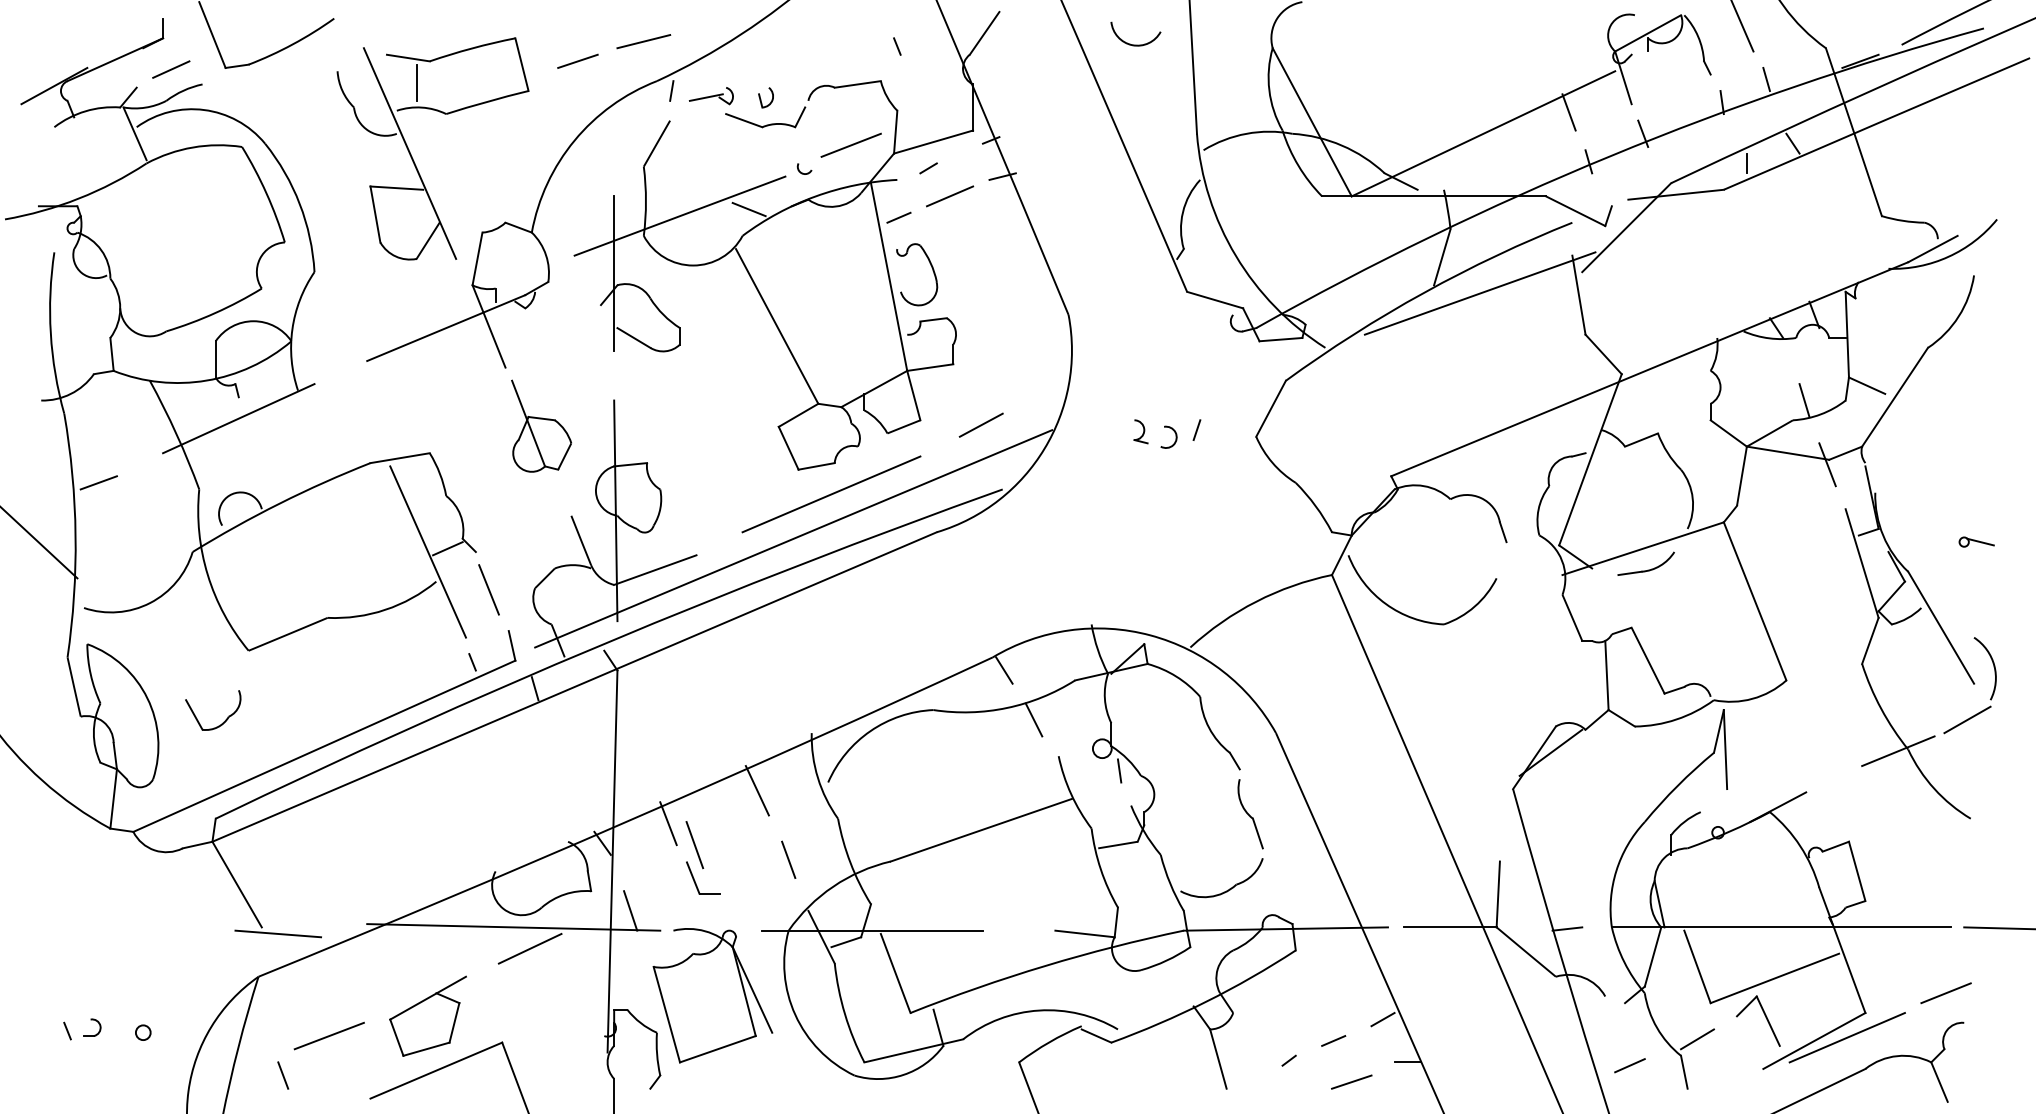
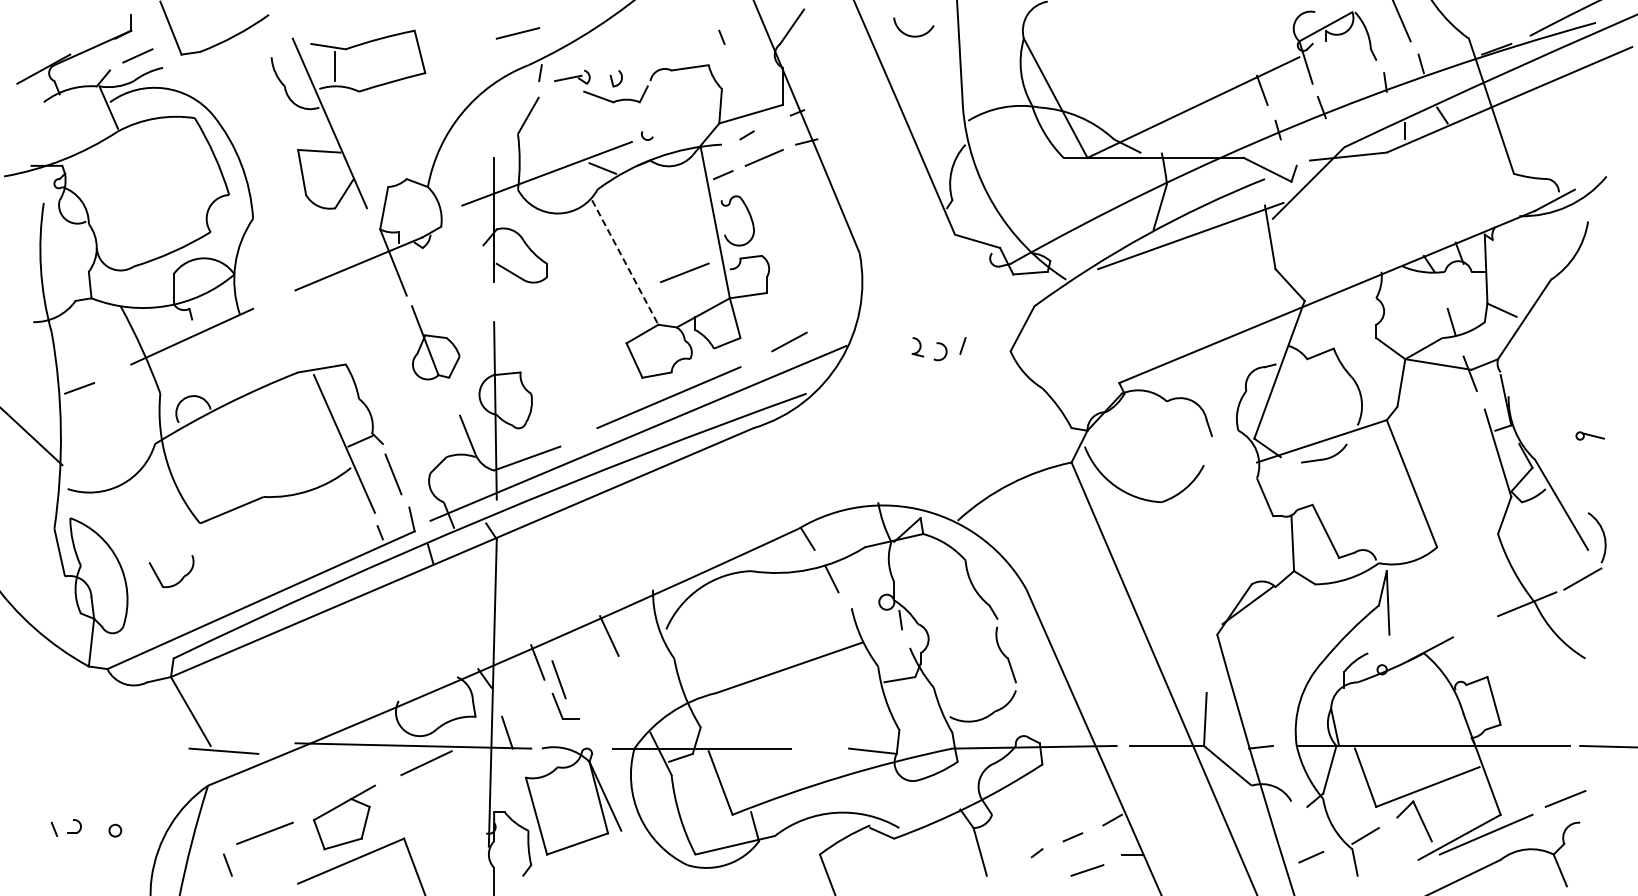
line: (577, 61) -> (464, 49), removed
line: (850, 144) -> (684, 272), moved
line: (777, 326) -> (625, 262), solid -> dashed
line: (788, 859) -> (634, 691), removed

